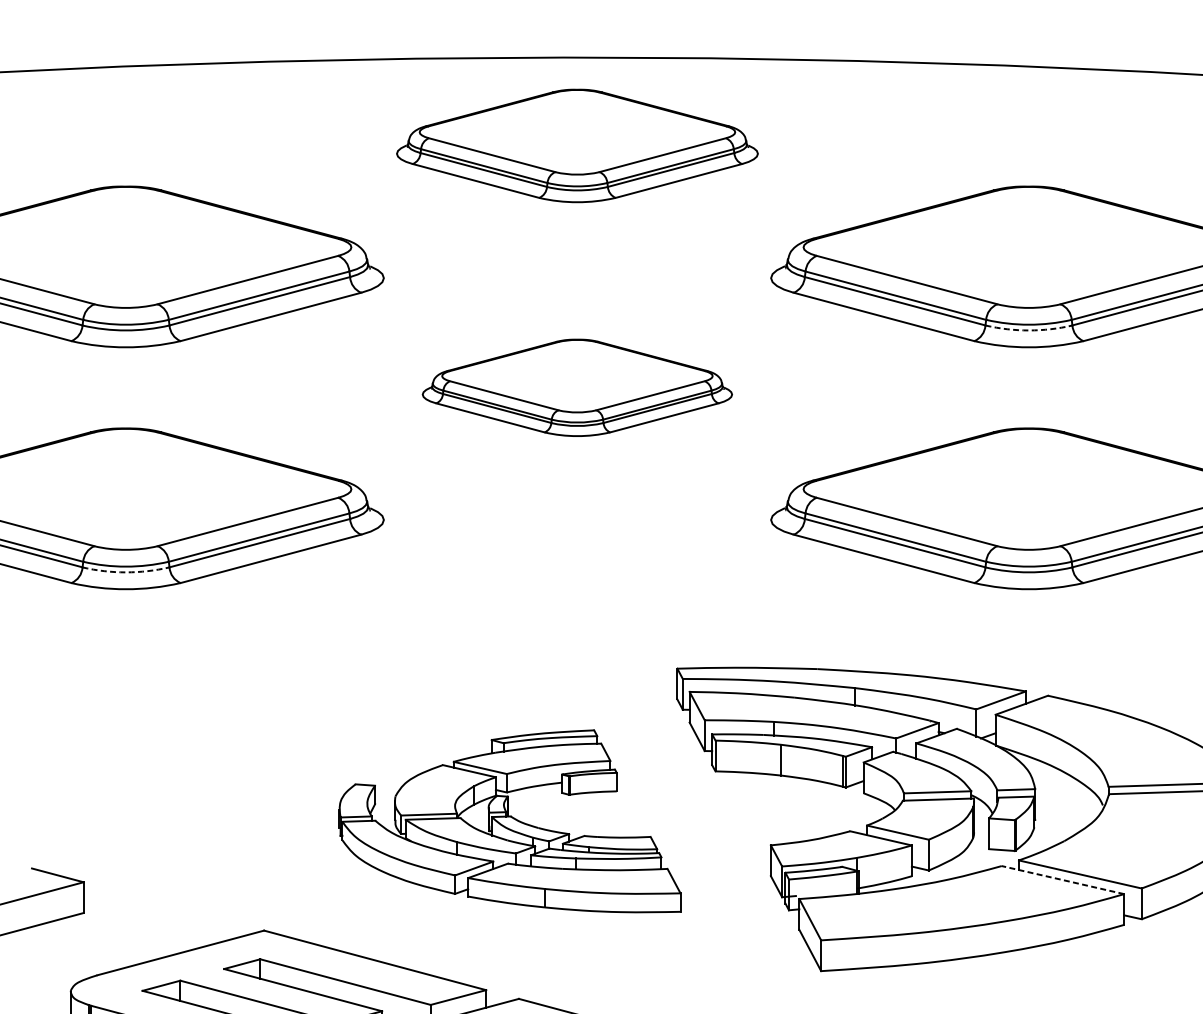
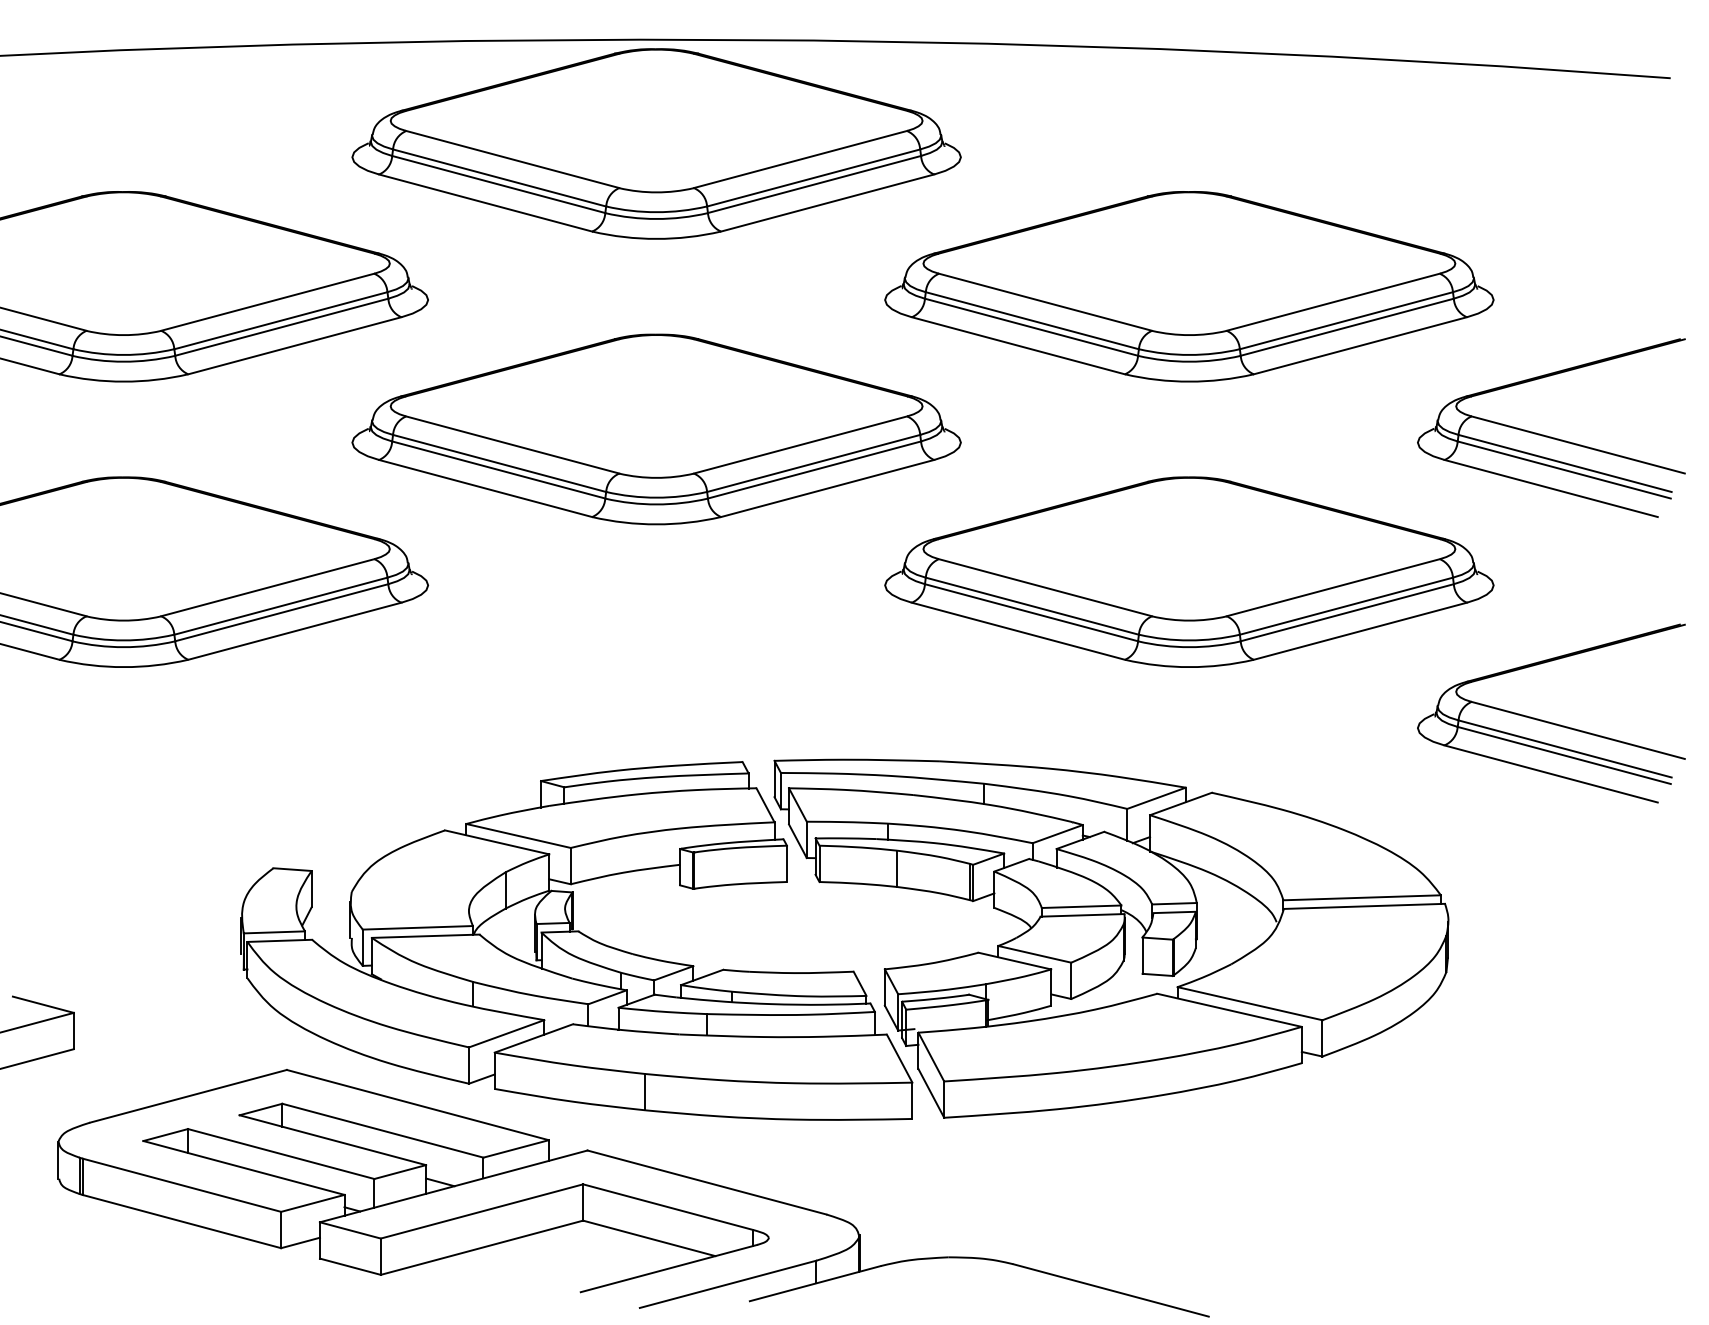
part: (577, 145) -> (656, 143), size x1.43
arc: (1029, 330) -> (1189, 361), dashed -> solid
part: (577, 387) -> (656, 429), size x1.67
arc: (125, 572) -> (123, 647), dashed -> solid
part: (509, 820) -> (576, 940), size x1.67
line: (1062, 880) -> (1229, 1010), dashed -> solid

